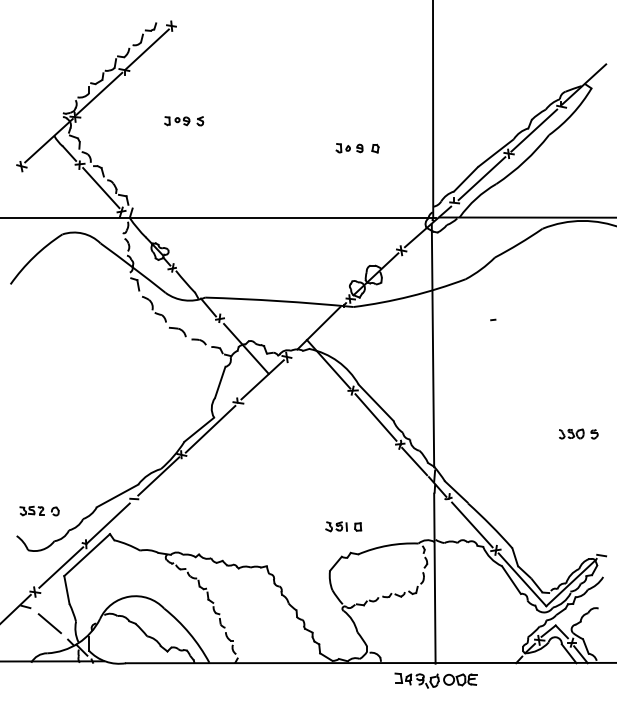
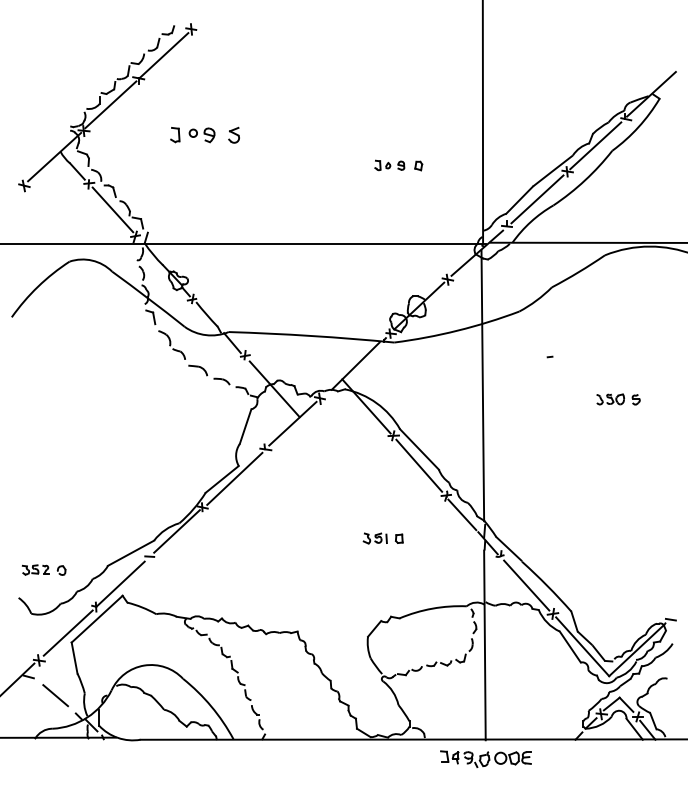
part: (184, 121) -> (205, 135), size x1.6
part: (578, 433) -> (618, 398), moved
part: (343, 526) -> (383, 538), moved

